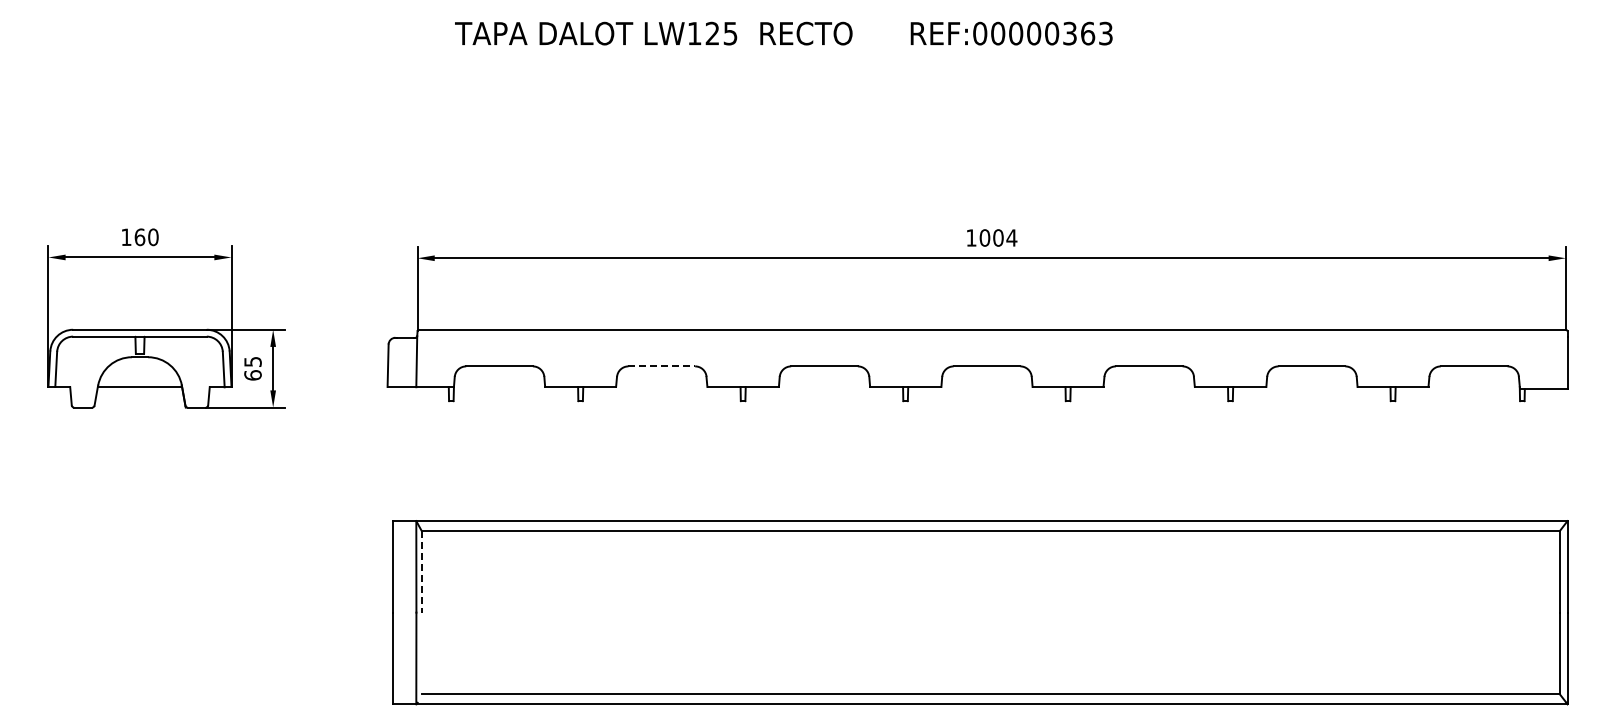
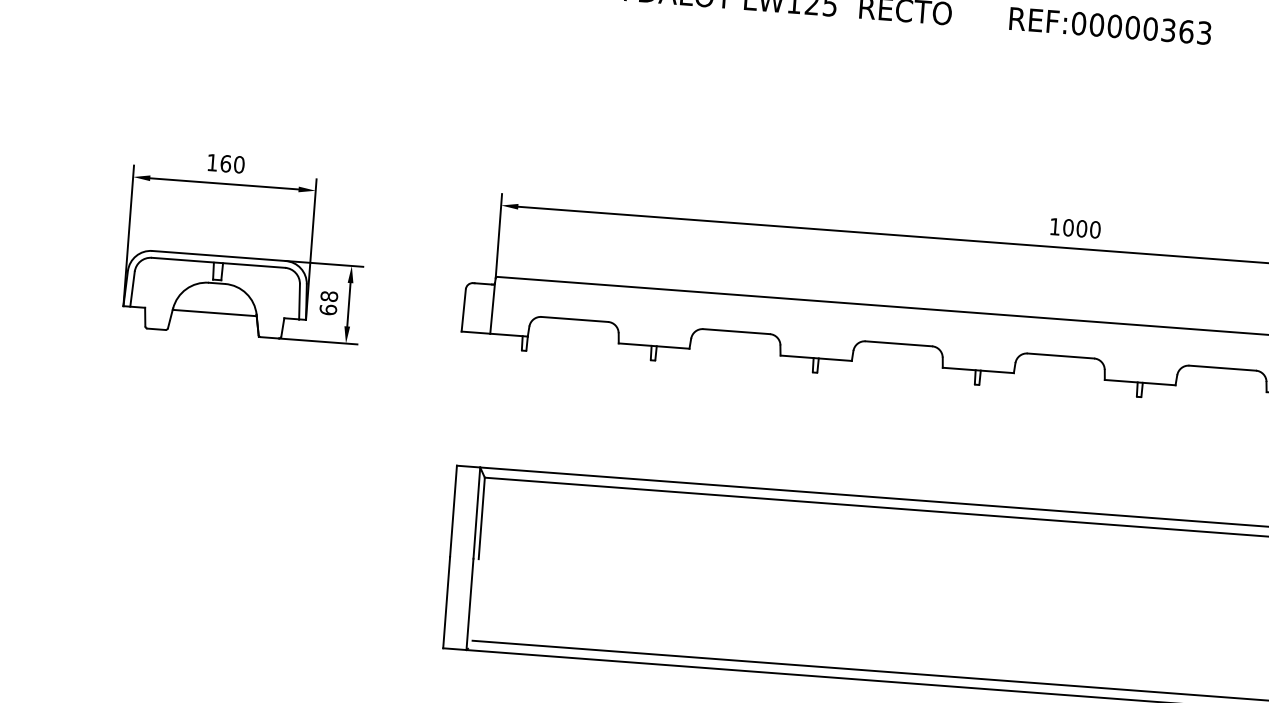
text: (1011, 237) -> (1094, 229), 1004 -> 1000
text: (252, 361) -> (328, 296), 65 -> 68
line: (662, 366) -> (737, 331), dashed -> solid
line: (421, 571) -> (481, 518), dashed -> solid

